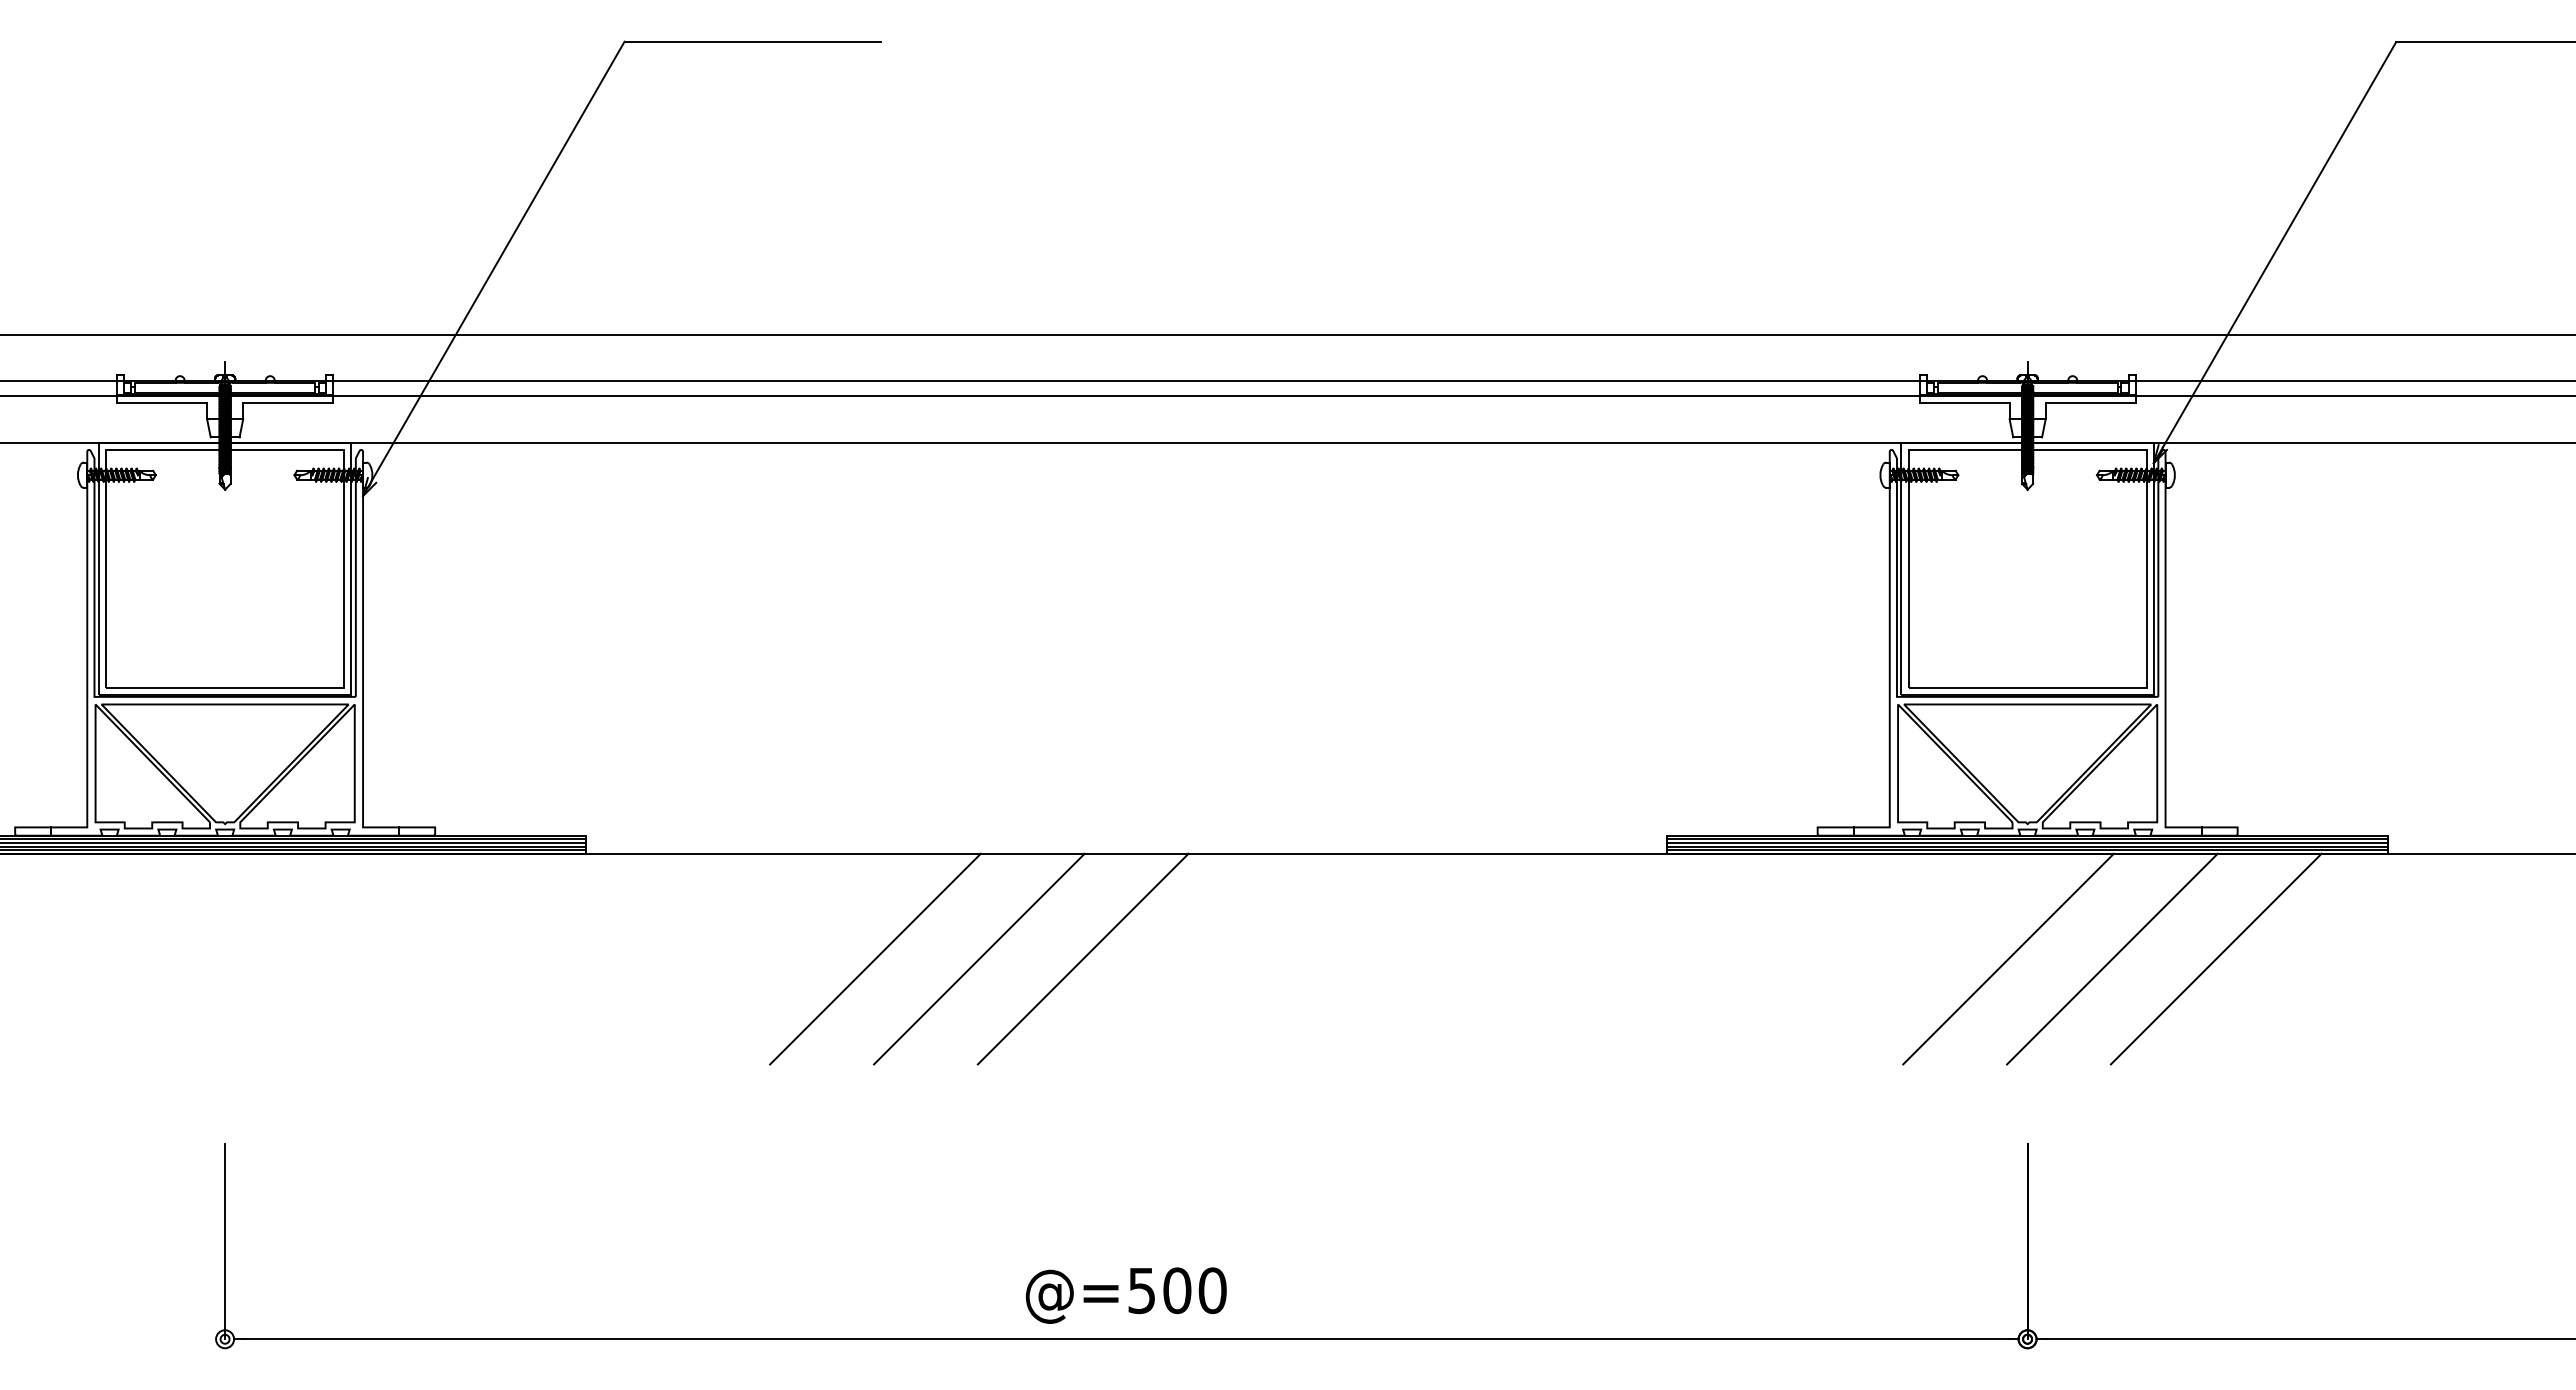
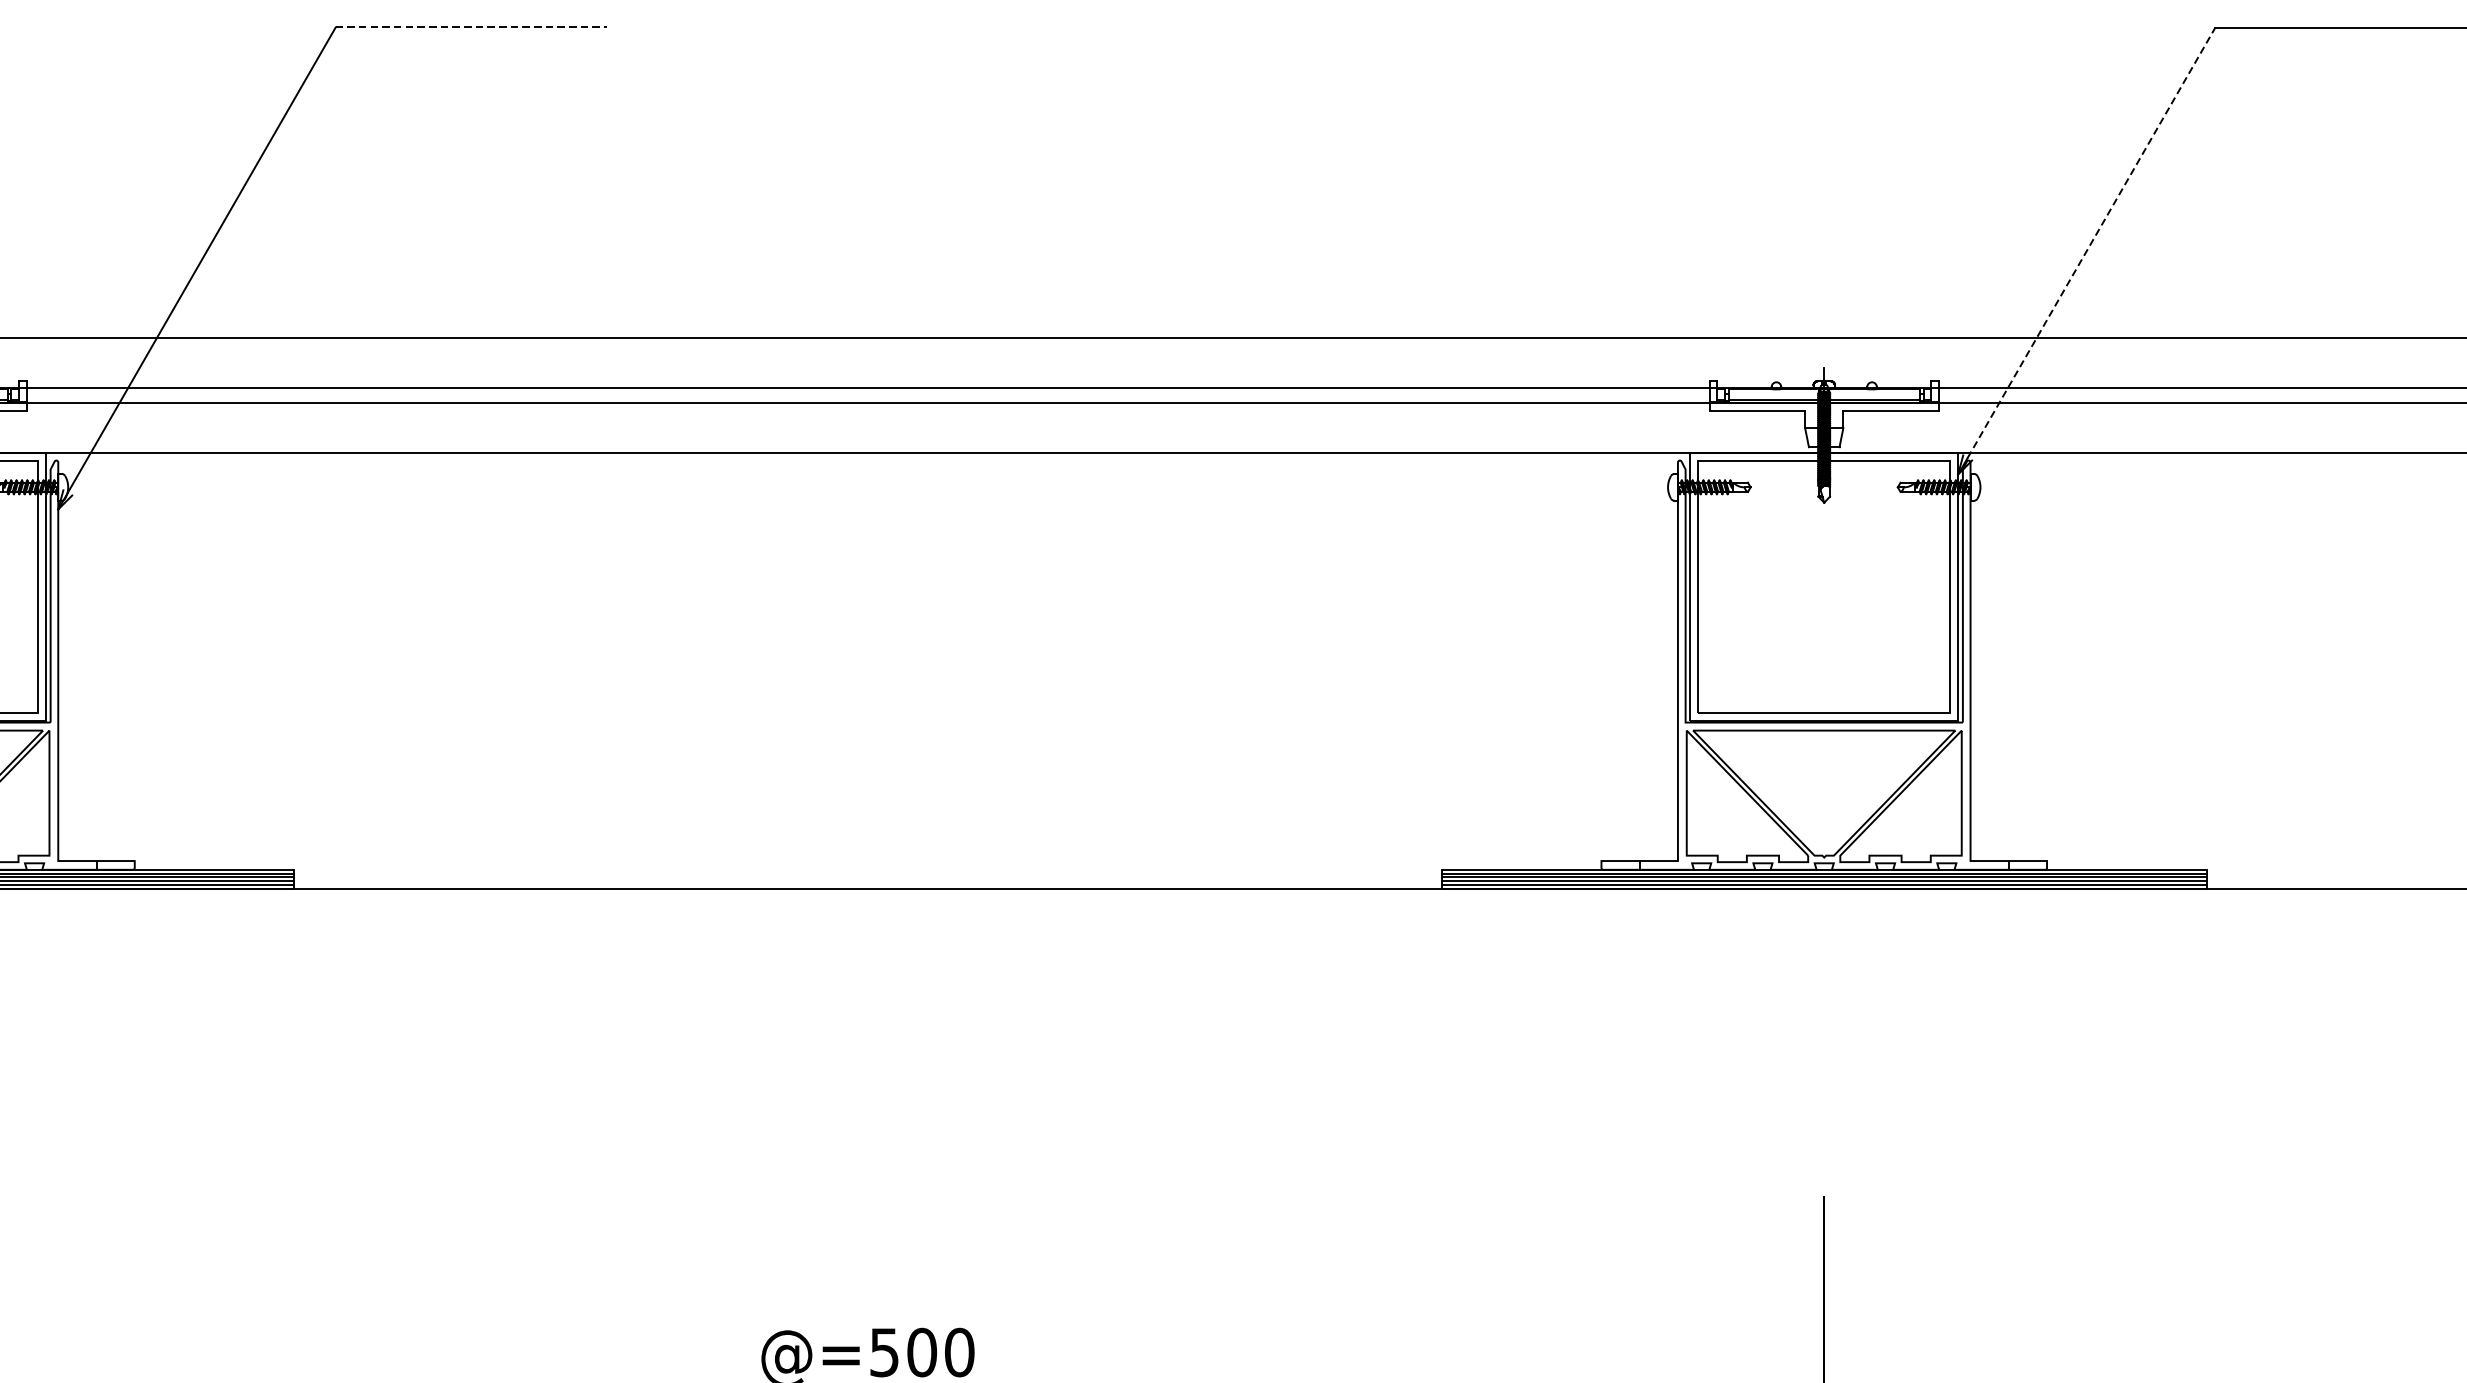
line: (752, 41) -> (471, 27), solid -> dashed
line: (2279, 244) -> (2091, 242), solid -> dashed
line: (875, 958) -> (601, 1000), removed
line: (979, 958) -> (712, 1000), removed
line: (1082, 958) -> (821, 1000), removed
line: (2008, 958) -> (1803, 1000), removed
line: (2112, 958) -> (1914, 1000), removed
line: (2215, 958) -> (2023, 1000), removed

